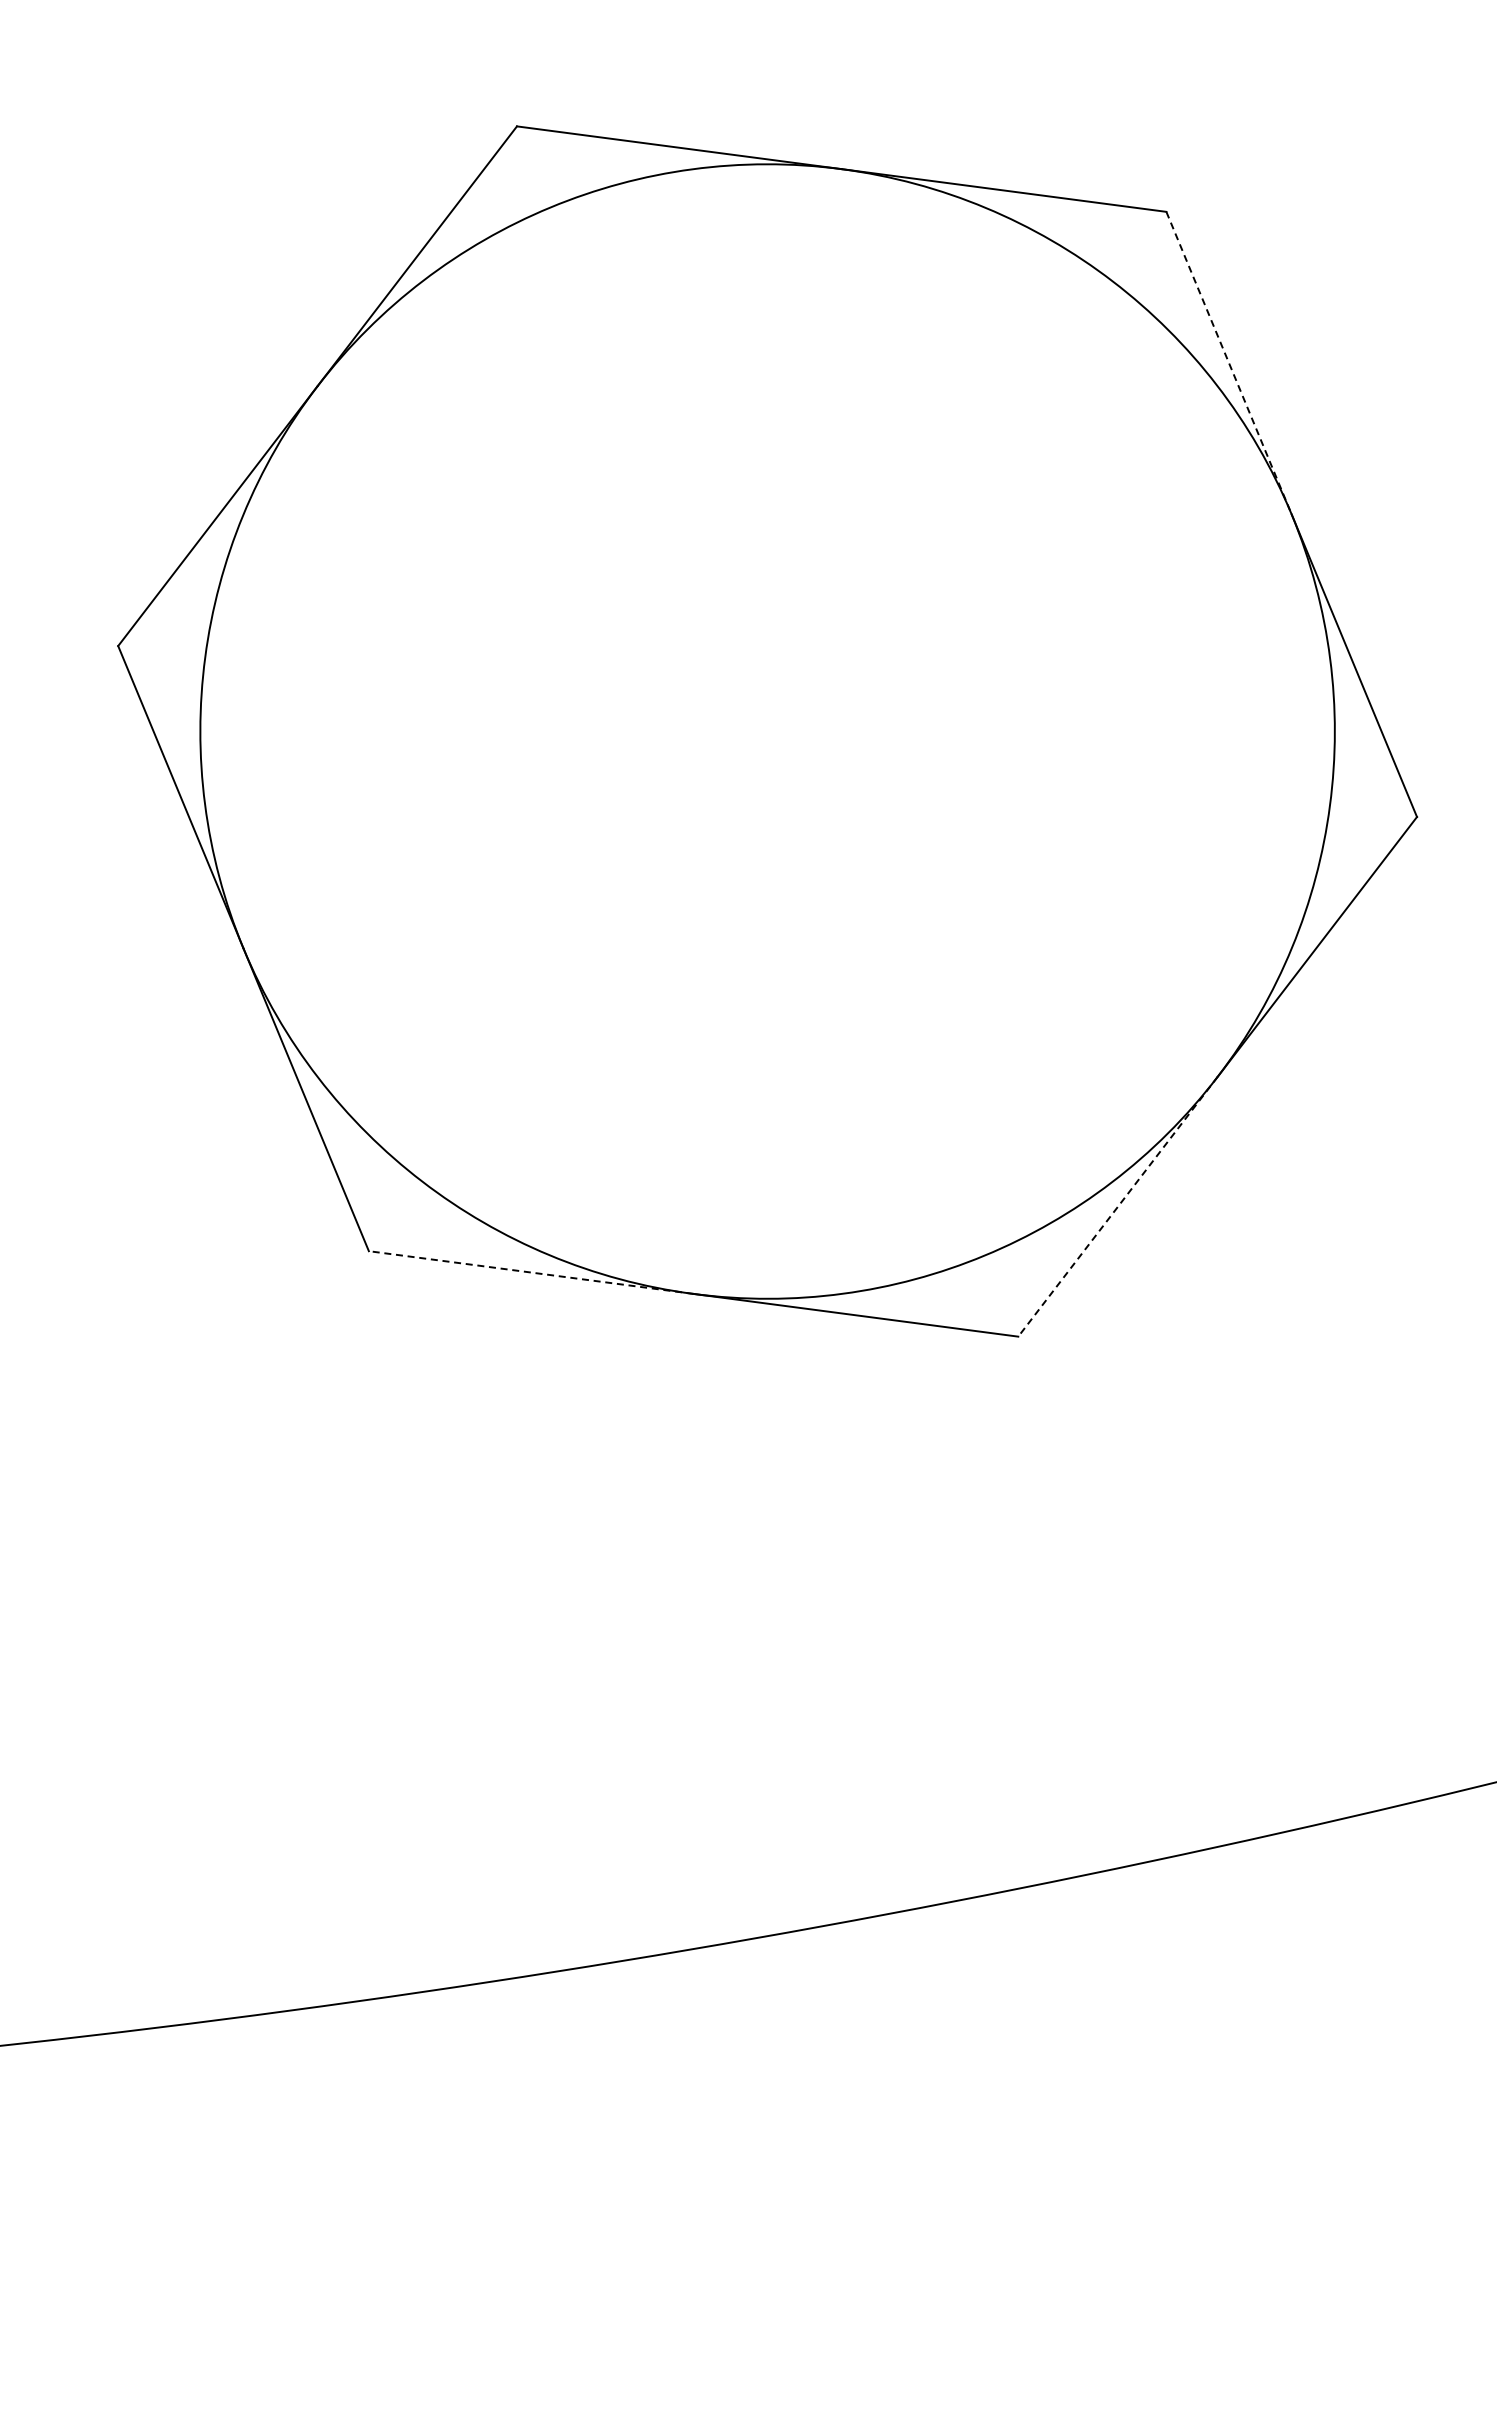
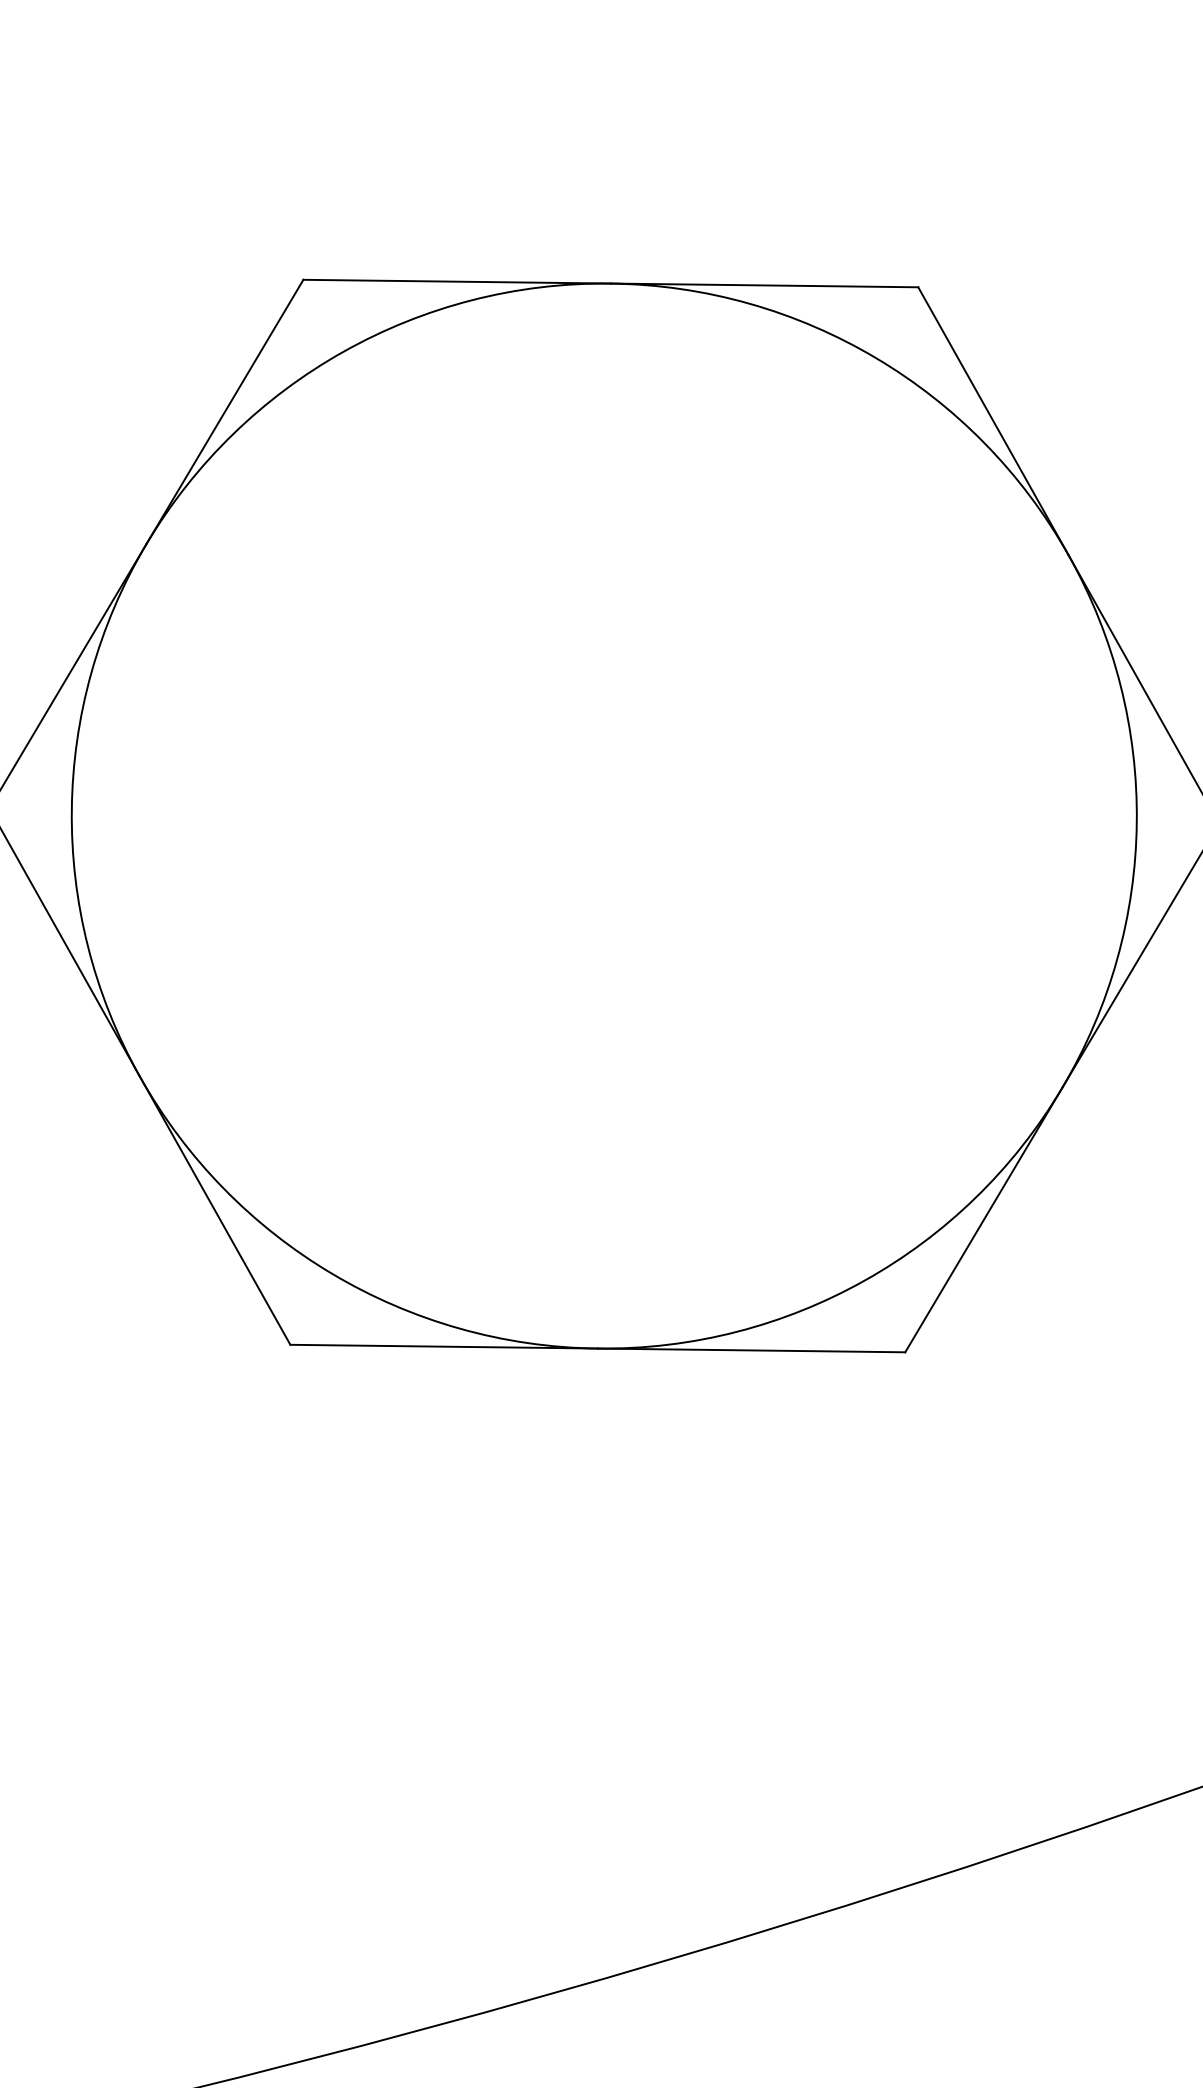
line: (1229, 363) -> (993, 421), dashed -> solid
line: (1117, 1206) -> (983, 1219), dashed -> solid
line: (531, 1272) -> (444, 1346), dashed -> solid

